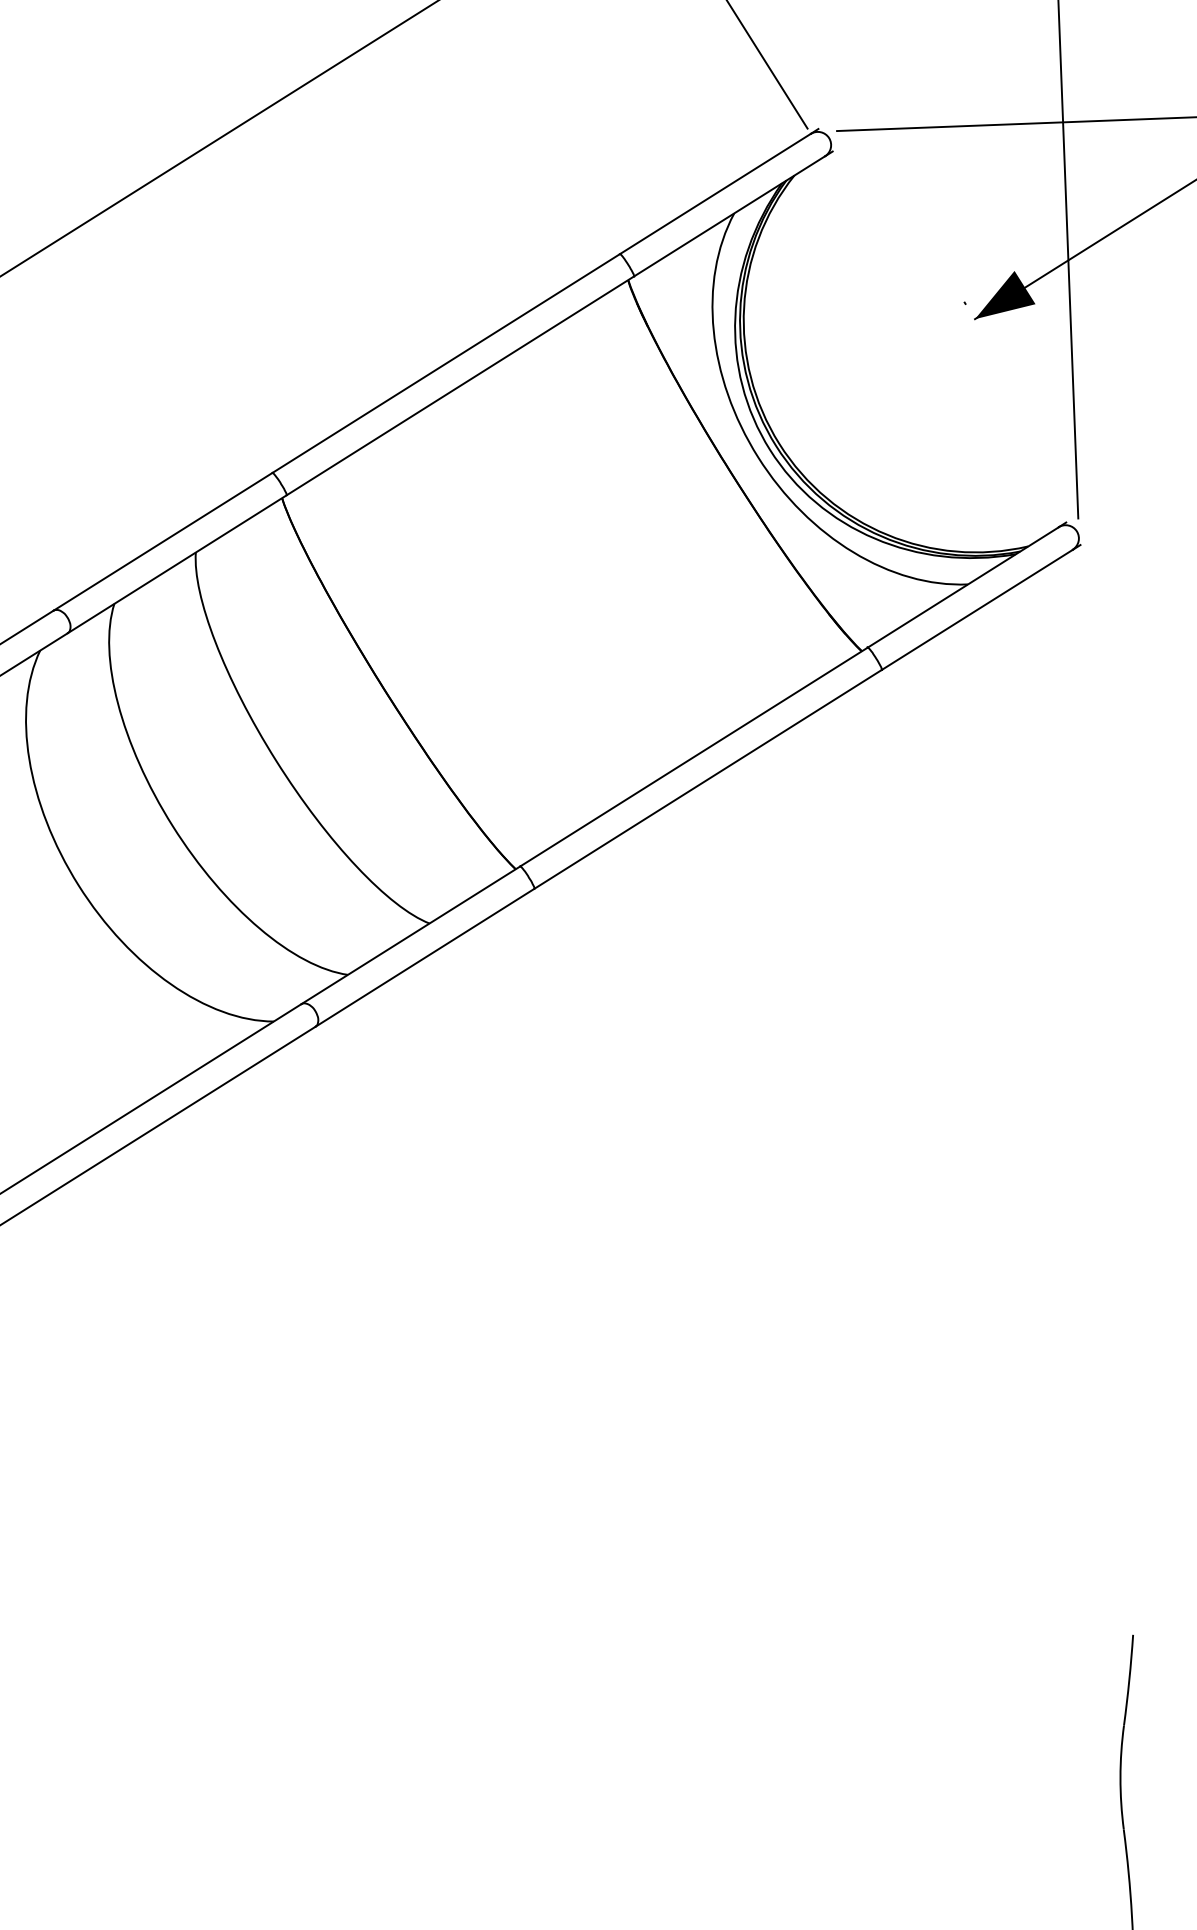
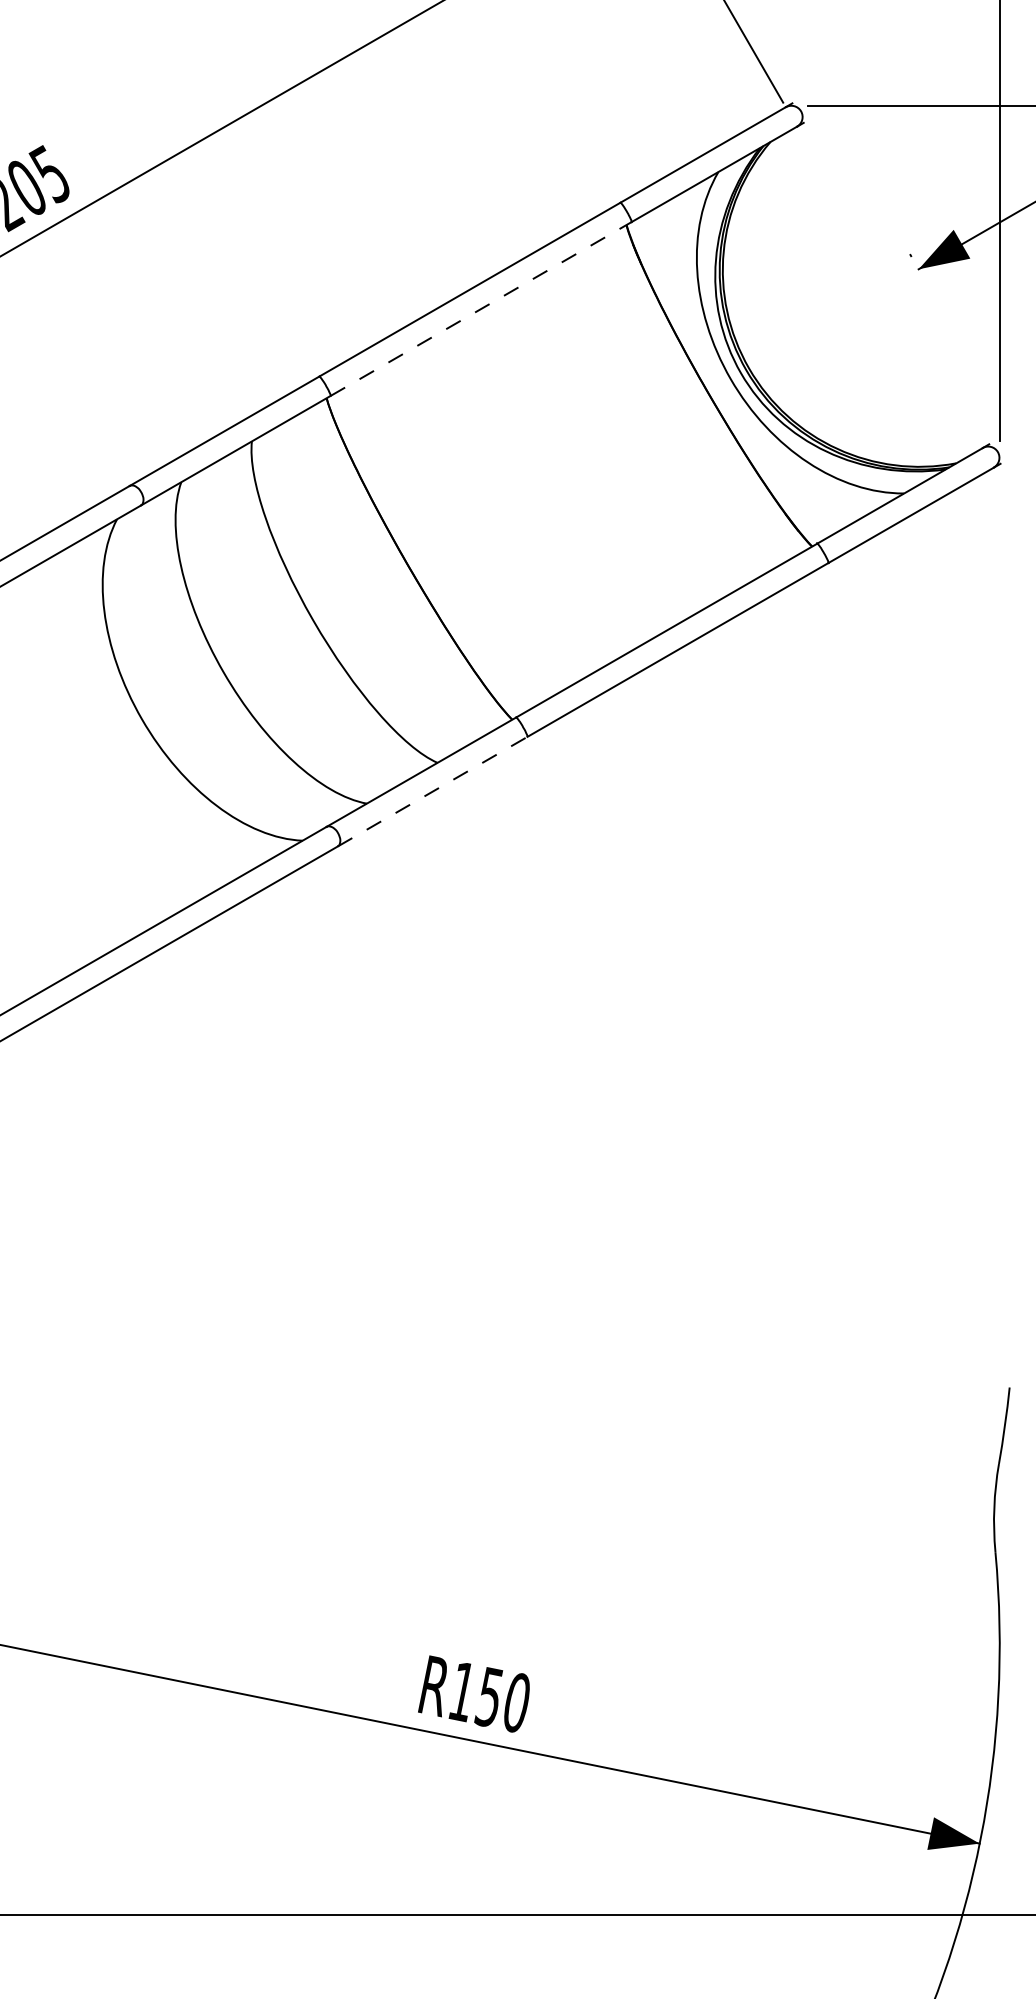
line: (460, 386) -> (481, 309), solid -> dashed
line: (424, 957) -> (432, 791), solid -> dashed

